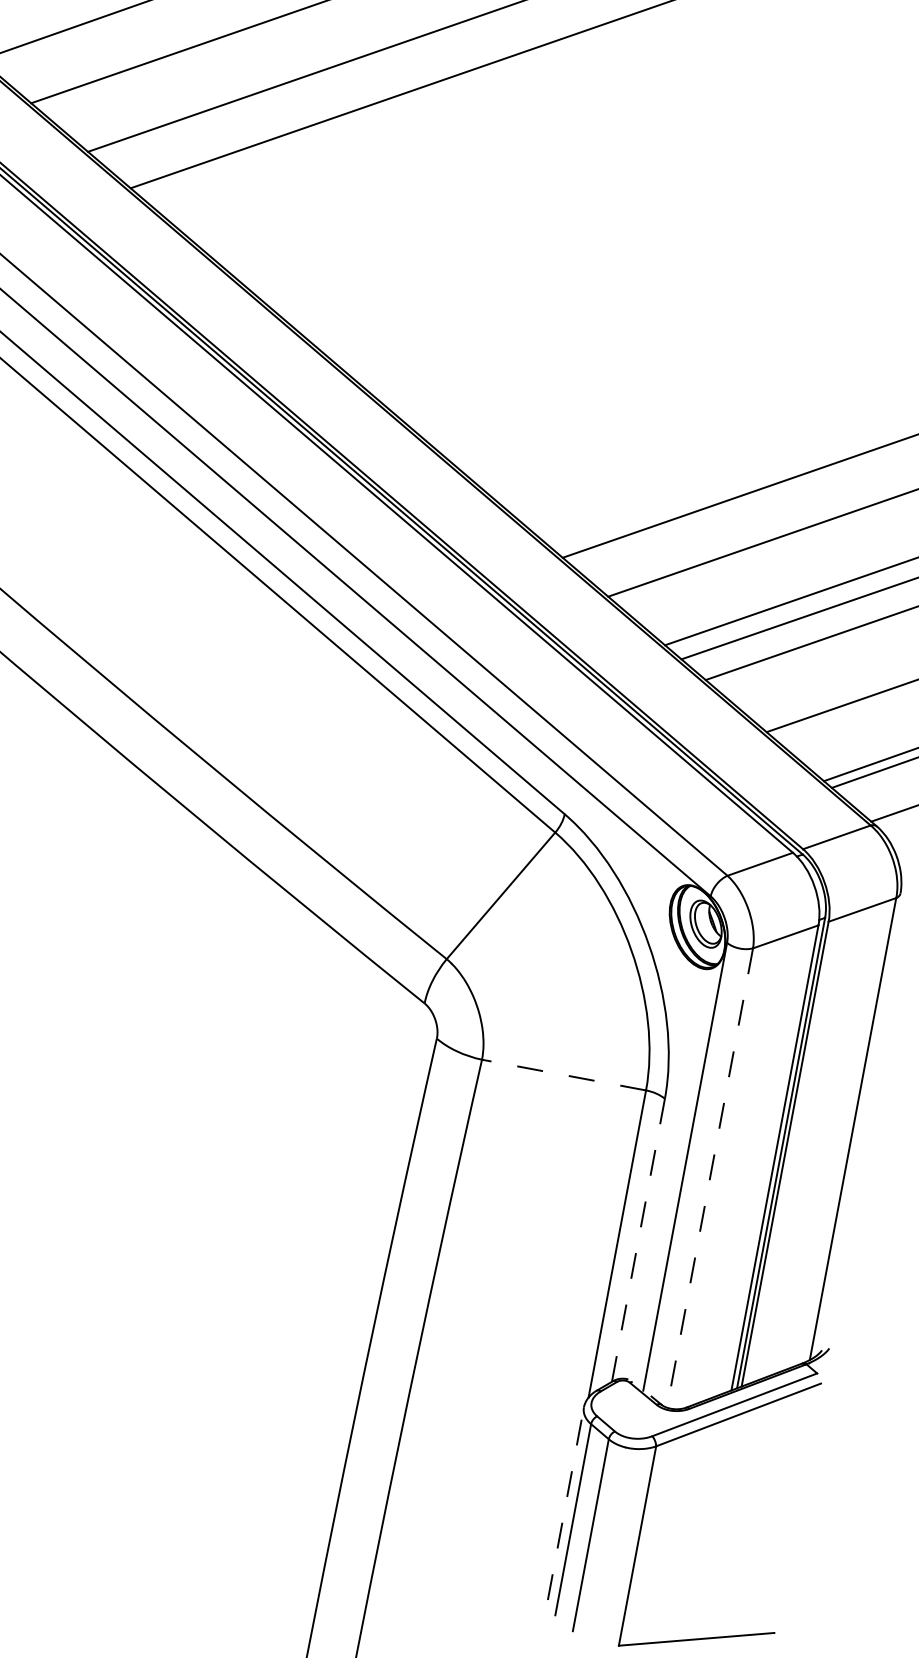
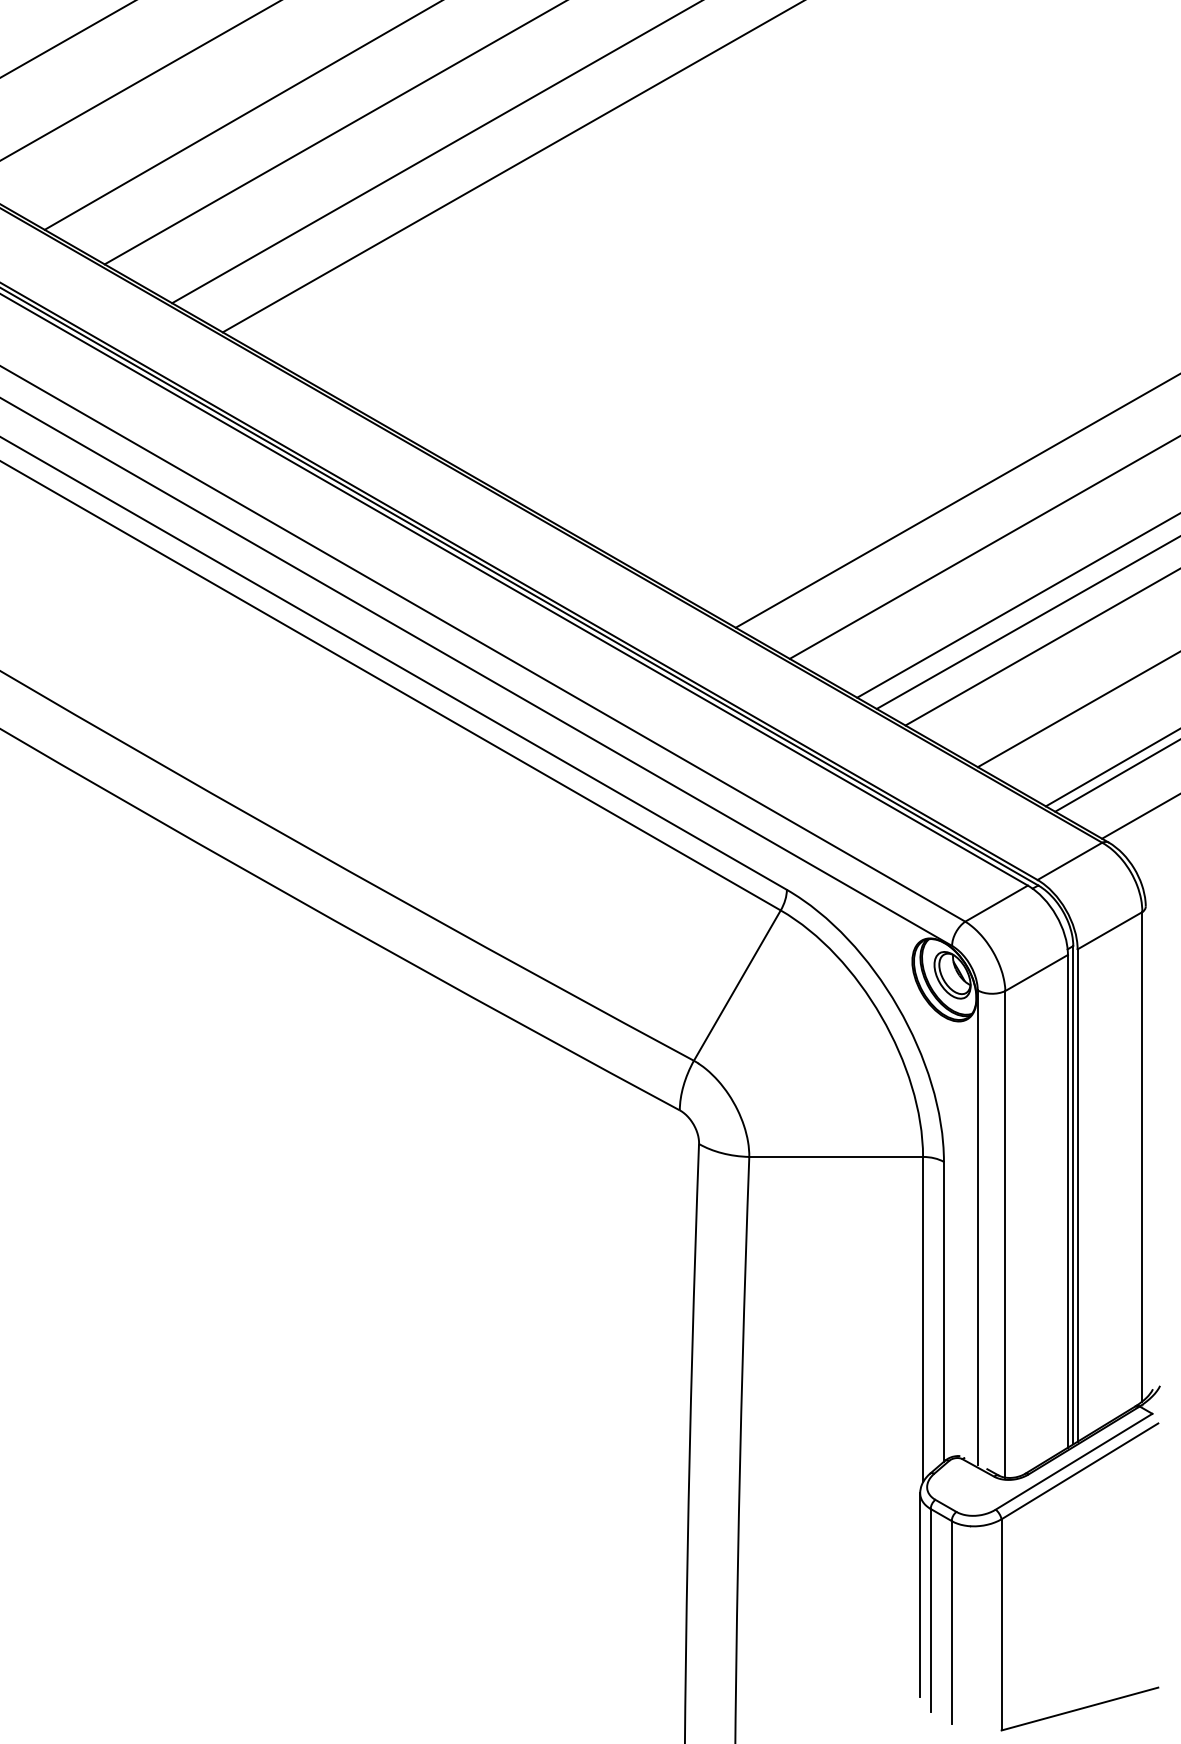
line: (564, 1074) -> (836, 1156), dashed -> solid
line: (710, 1178) -> (1005, 1234), dashed -> solid
line: (638, 1239) -> (943, 1311), dashed -> solid
line: (566, 1503) -> (920, 1594), dashed -> solid

